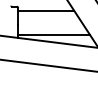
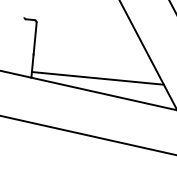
line: (46, 11) -> (88, 34), removed

